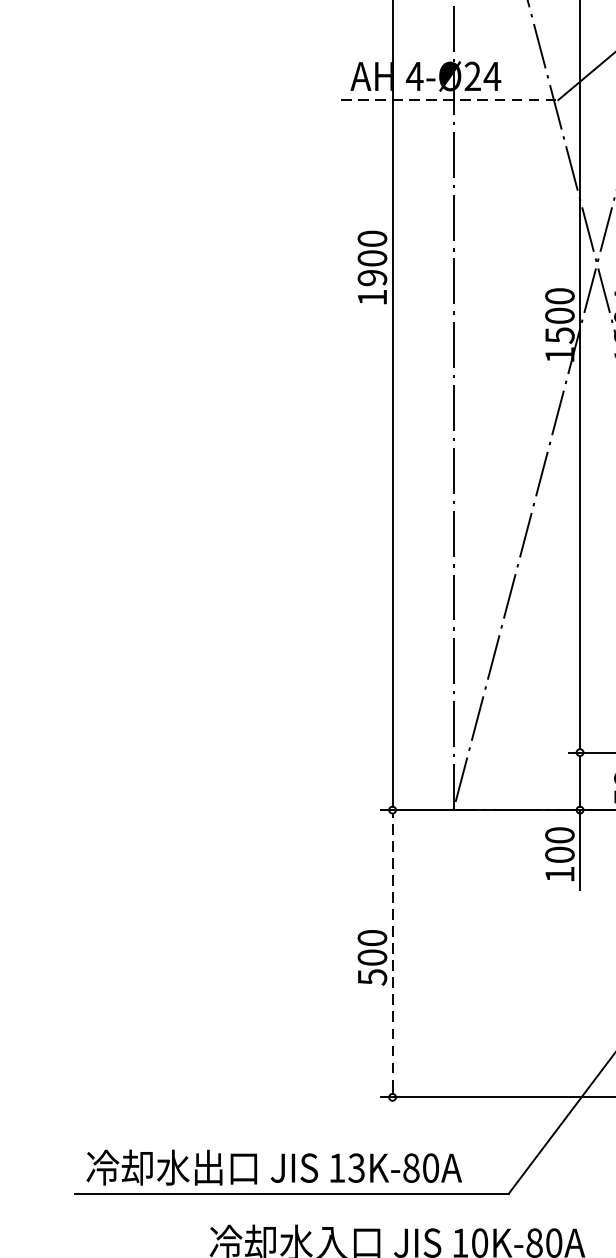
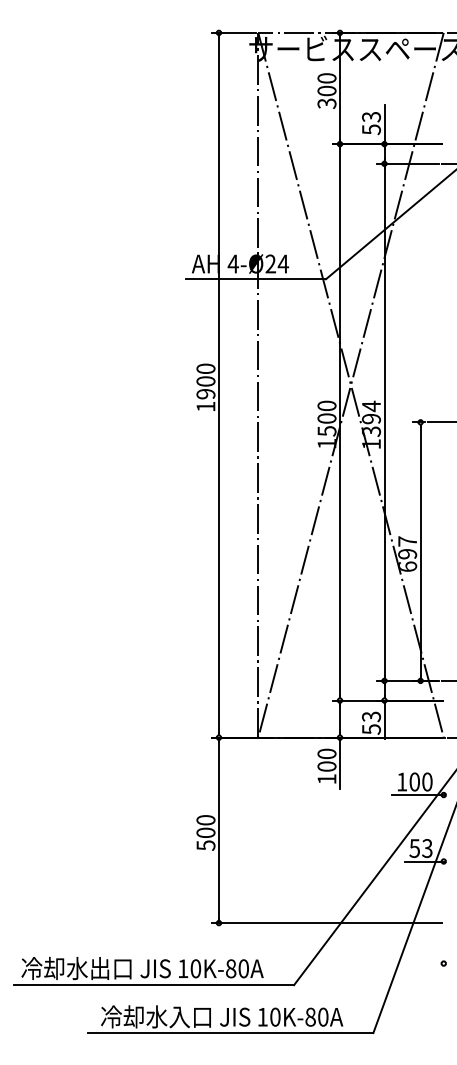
line: (450, 100) -> (256, 279), dashed -> solid
line: (391, 952) -> (218, 829), dashed -> solid
text: (356, 1167) -> (195, 968), 13K-80A -> 10K-80A

